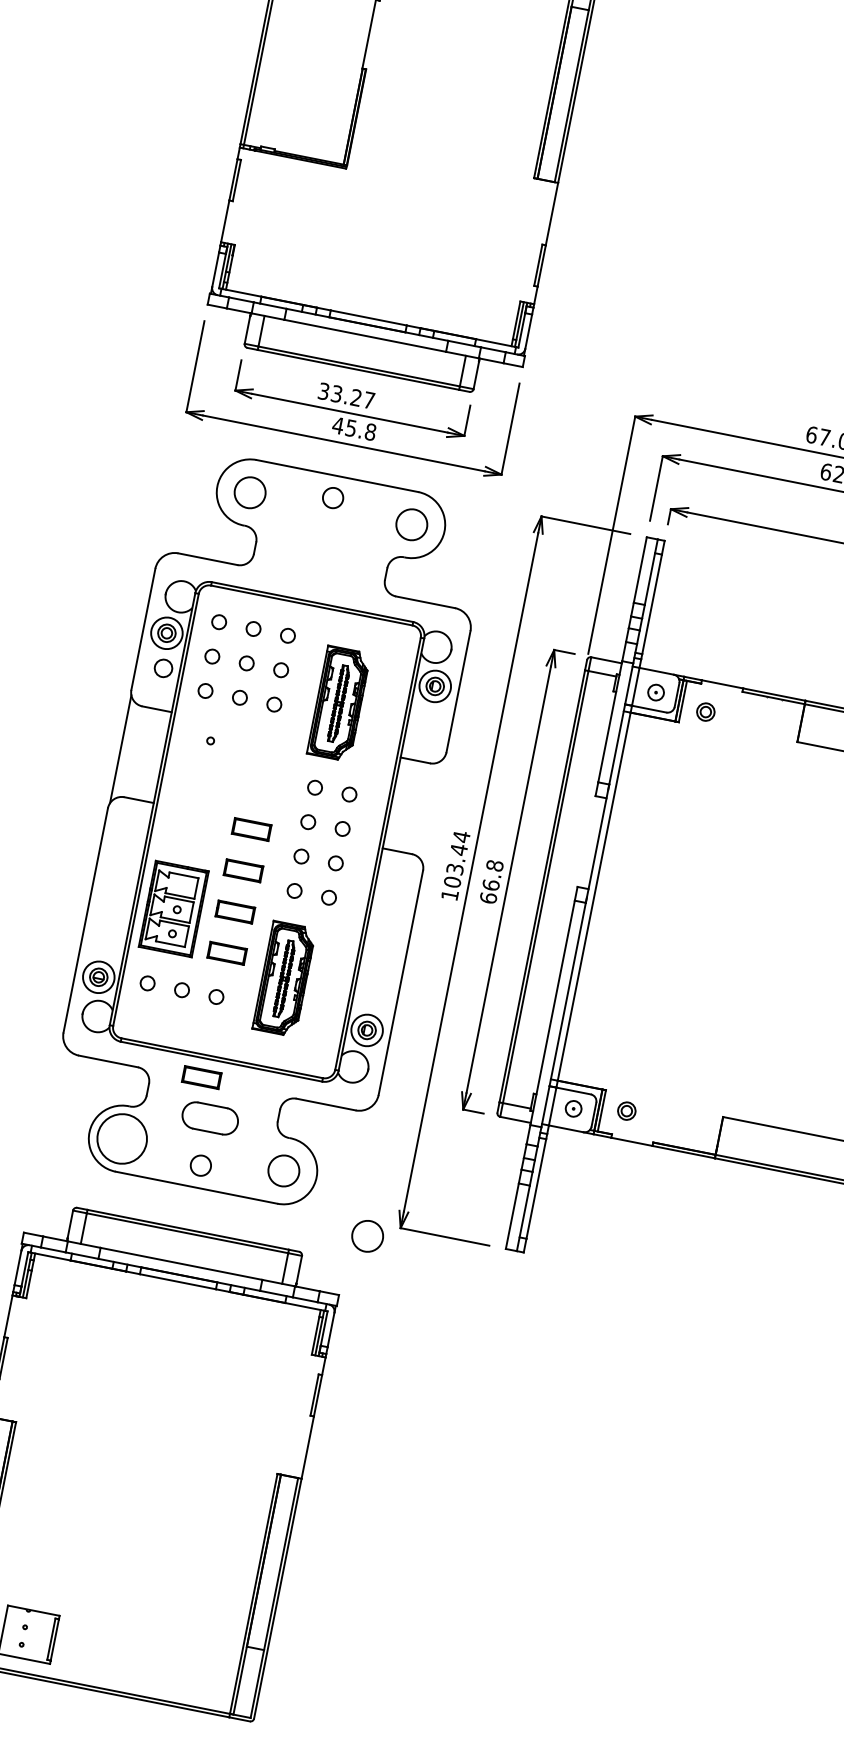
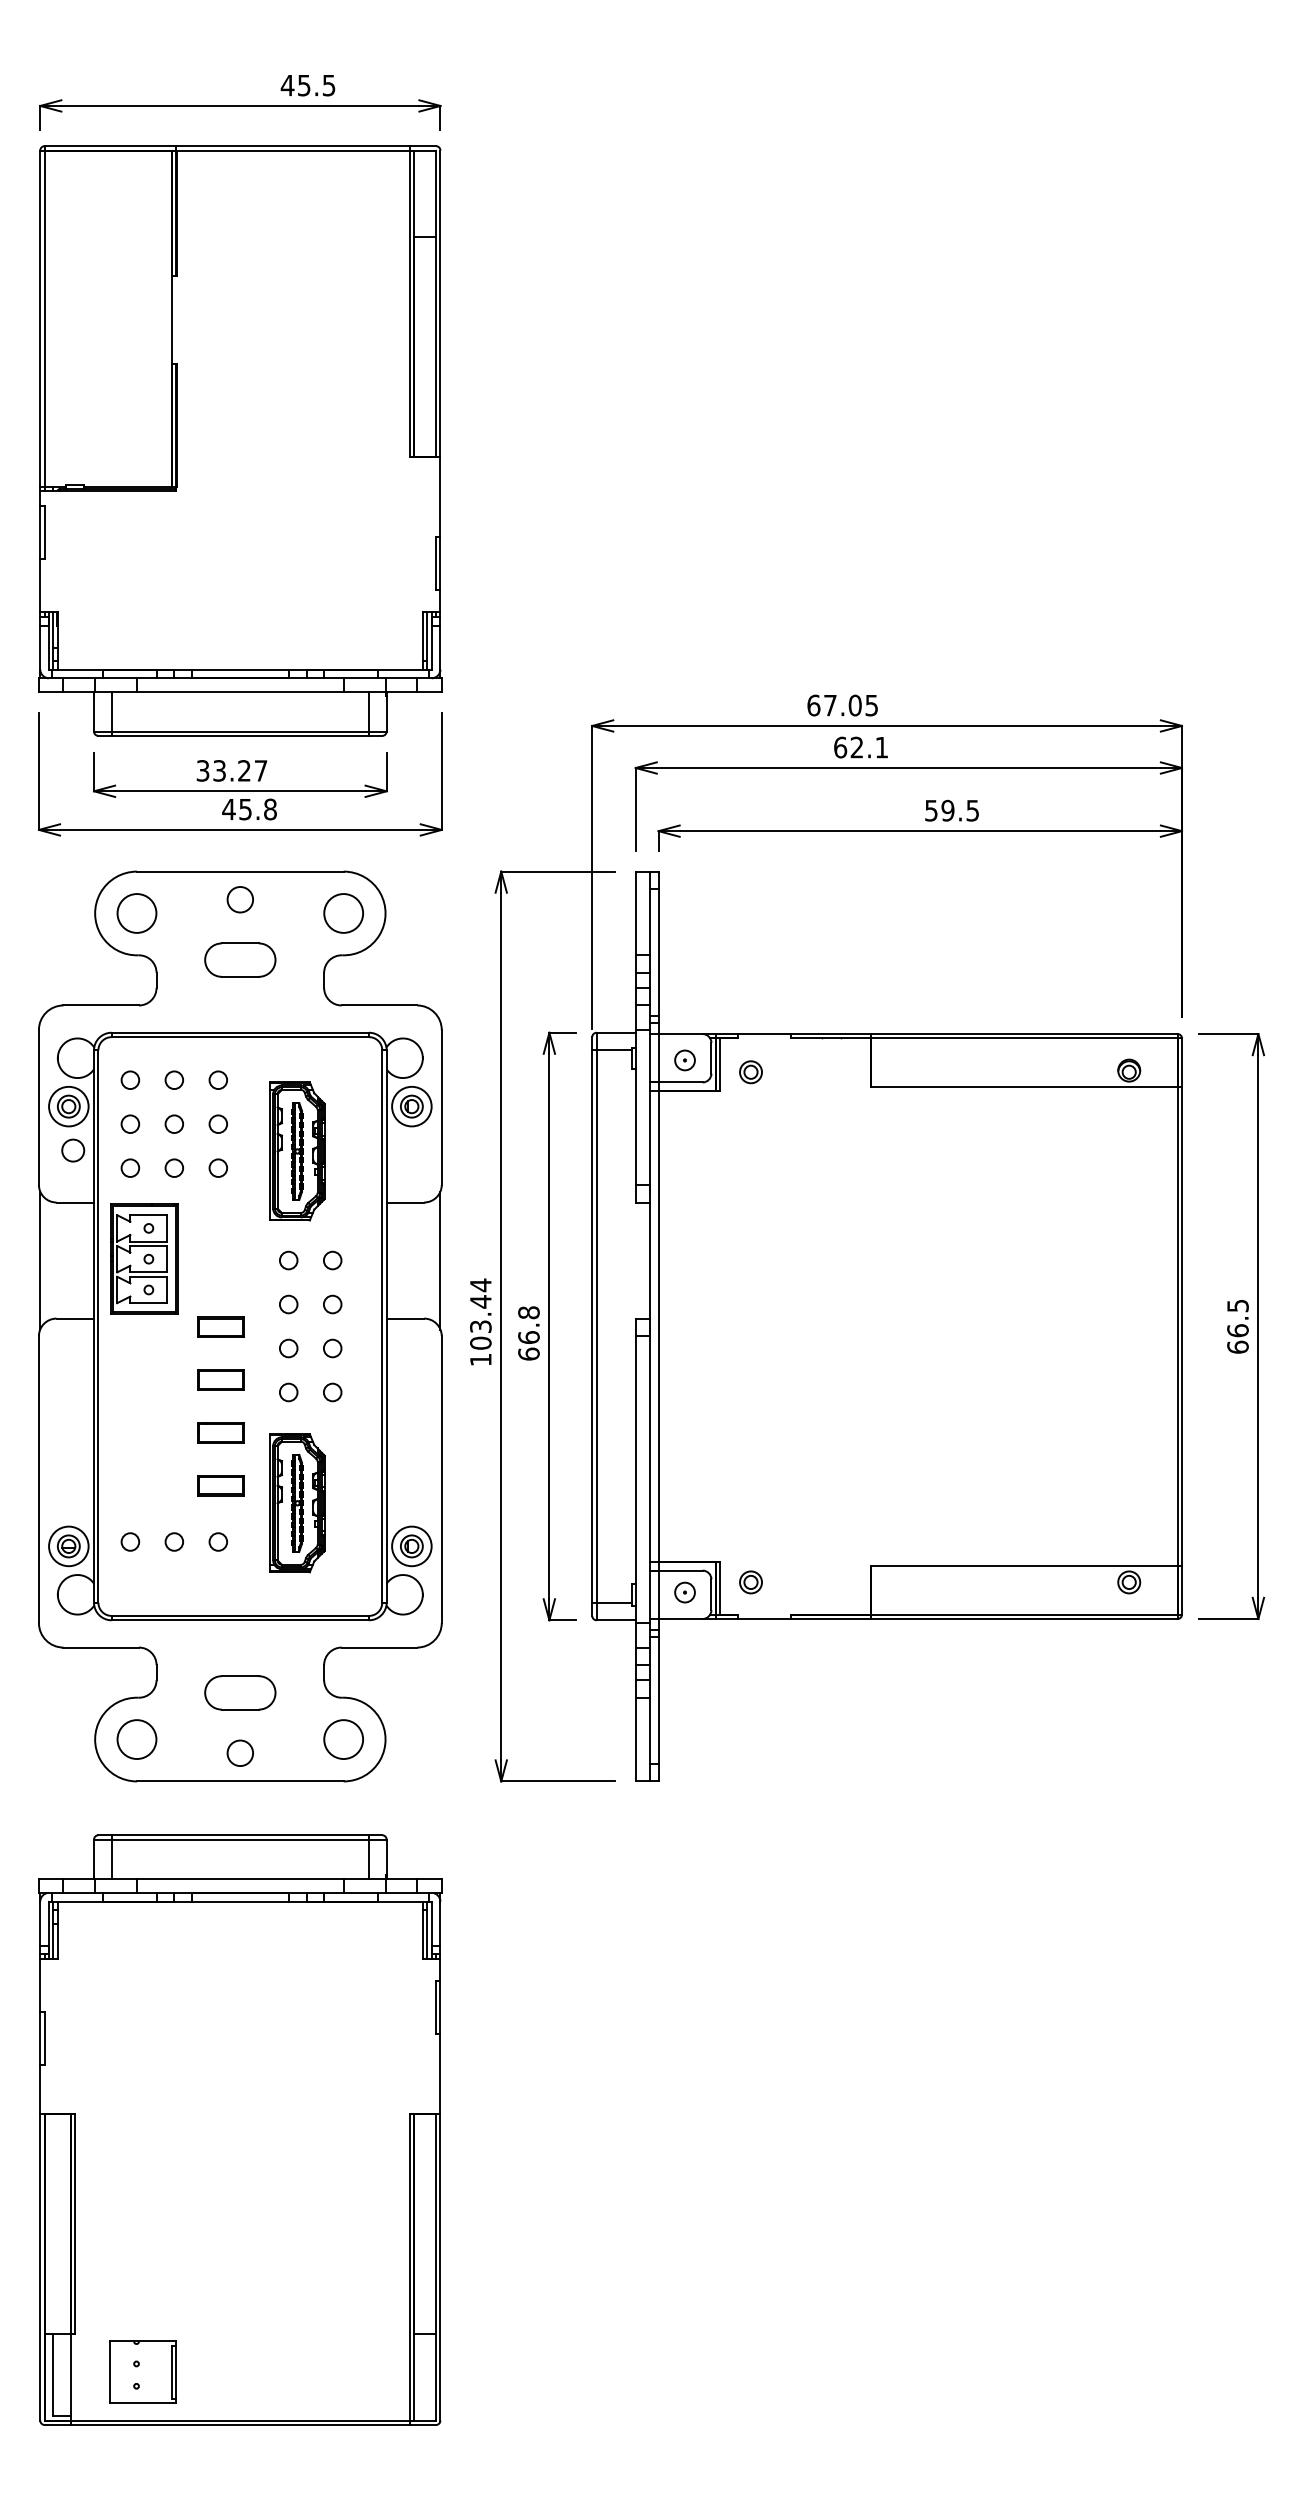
part: (323, 544) -> (240, 959), added
line: (433, 811) -> (440, 1260), added
part: (173, 908) -> (144, 1258), moved
part: (201, 1077) -> (219, 1644), removed
circle: (121, 1138) -> (136, 1739), size x0.62
circle: (367, 1236) -> (462, 1799), removed

